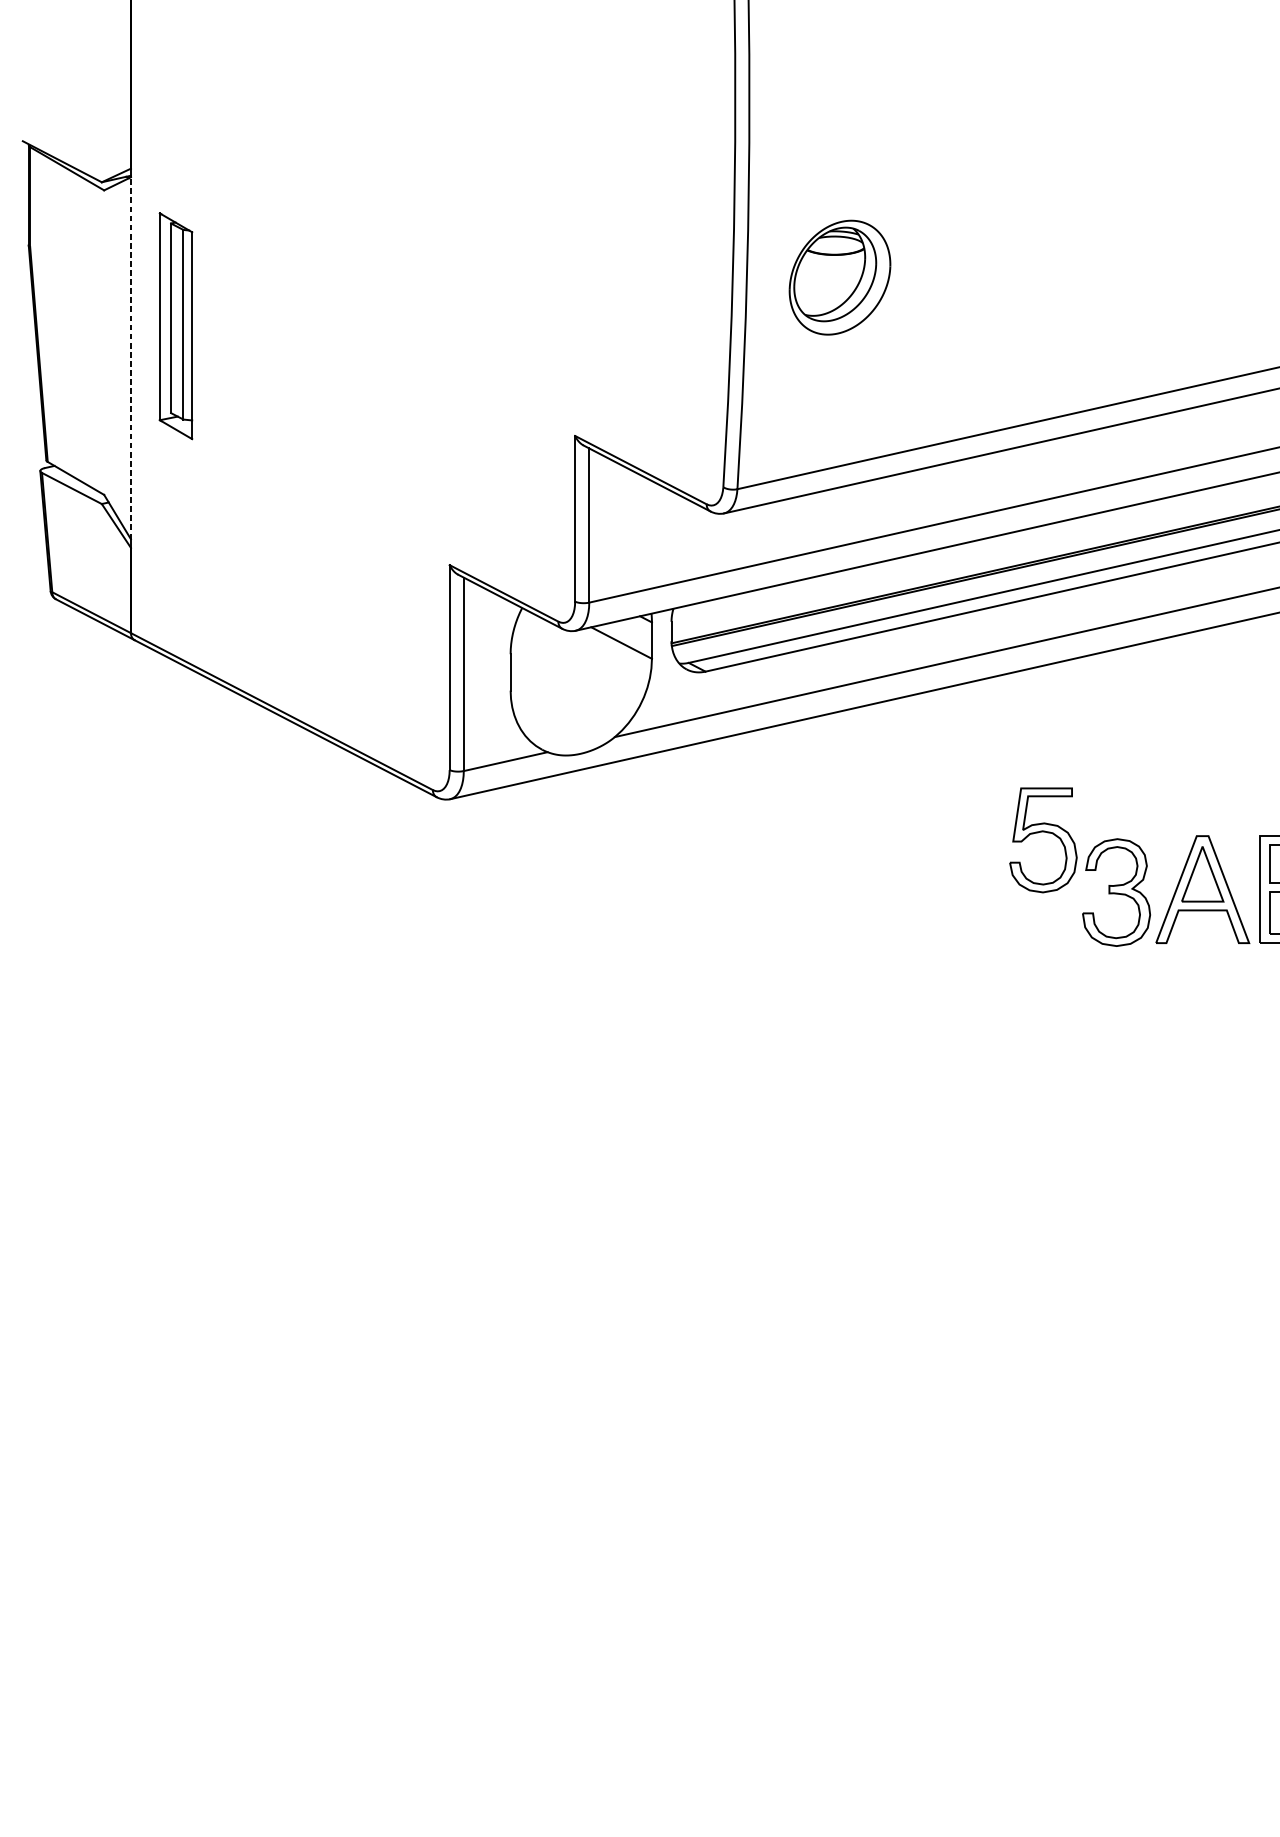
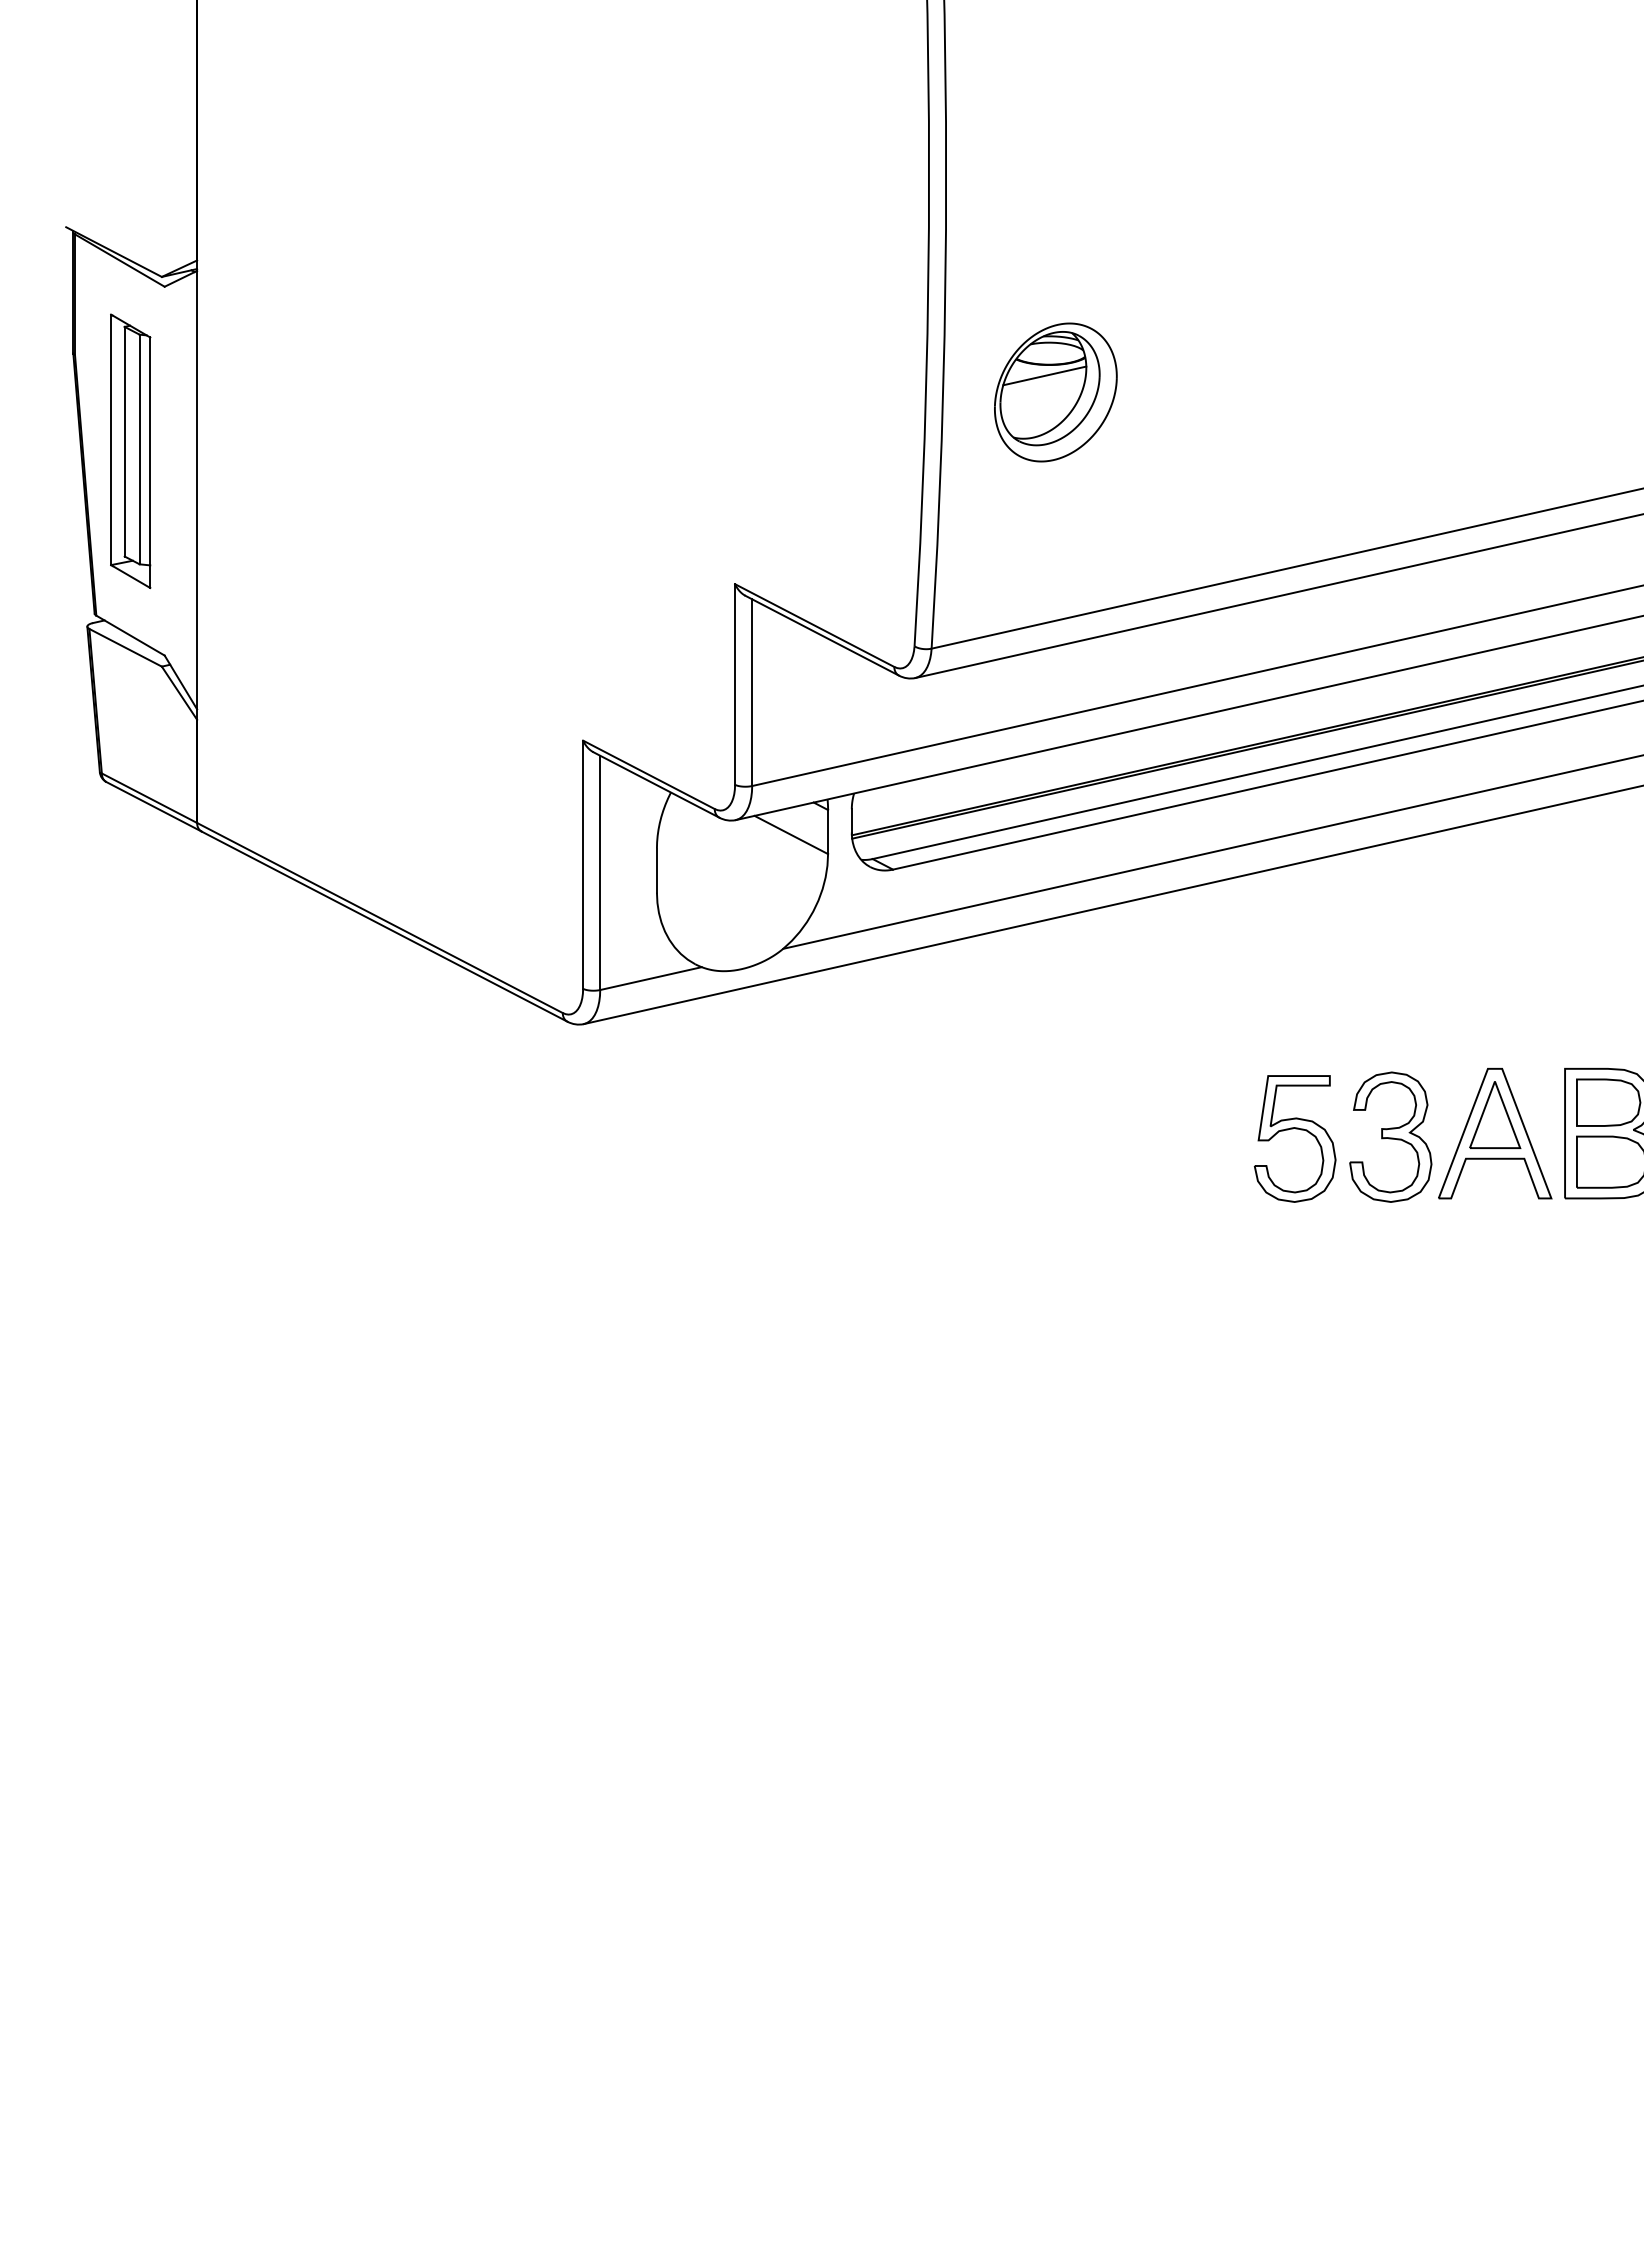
line: (830, 263) -> (1044, 375), added
part: (175, 326) -> (130, 451), moved
line: (131, 357) -> (197, 489), dashed -> solid
part: (1042, 832) -> (1293, 1129), moved

